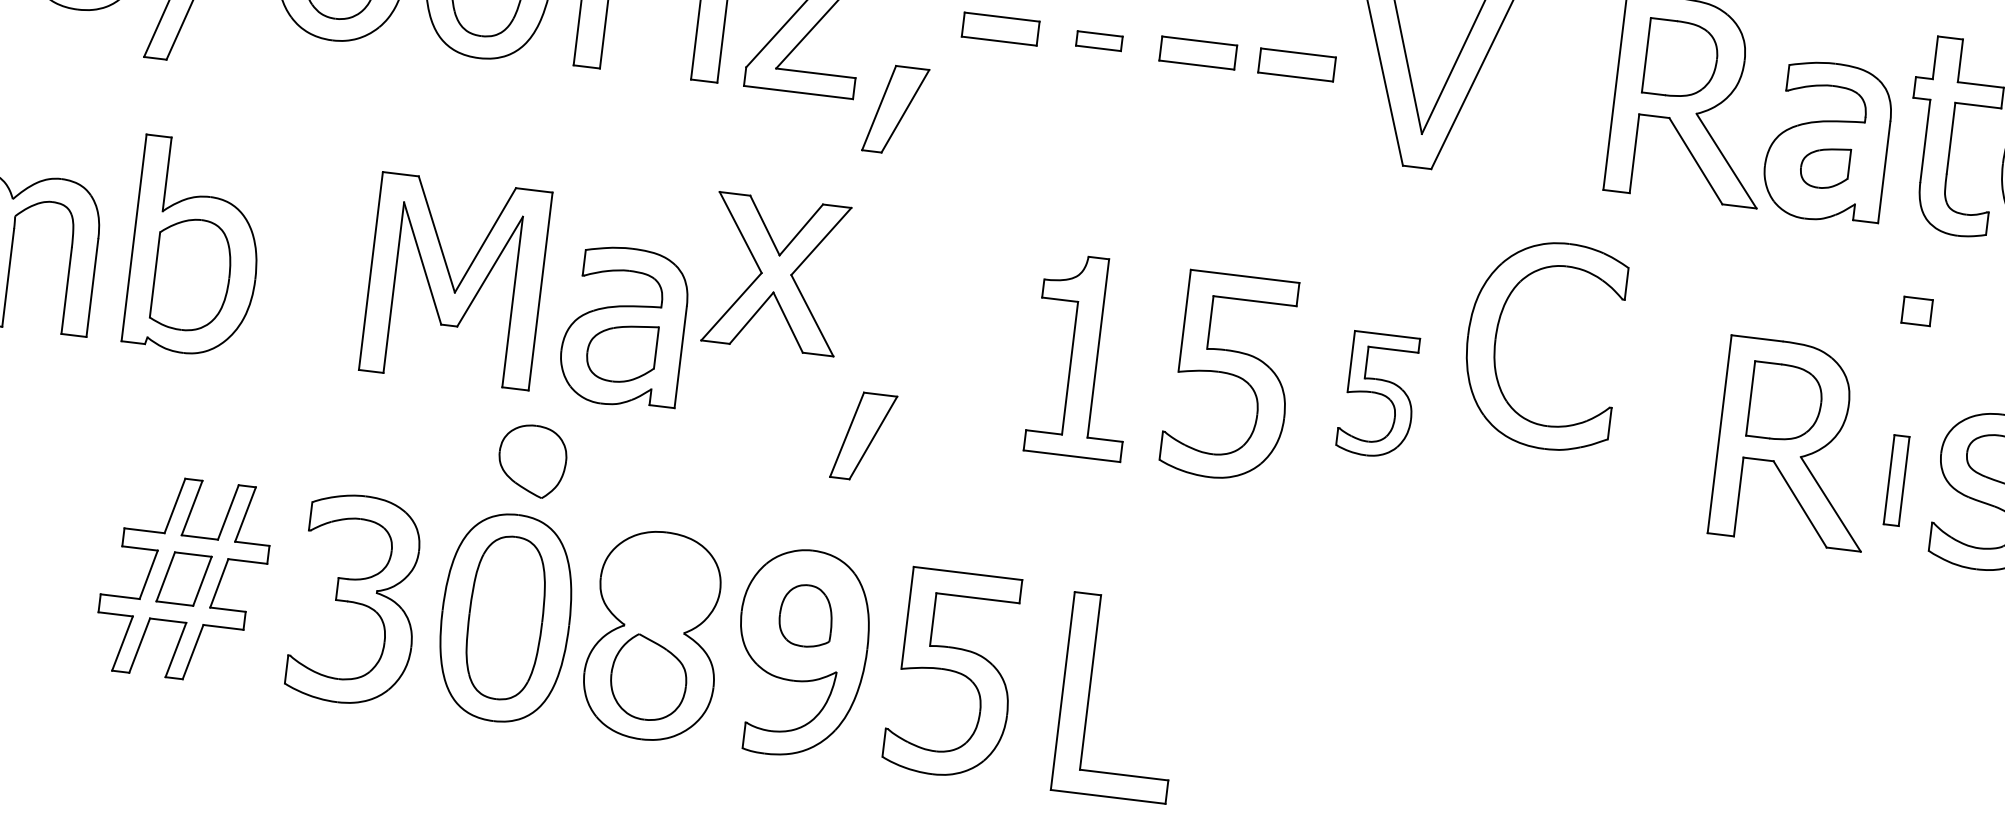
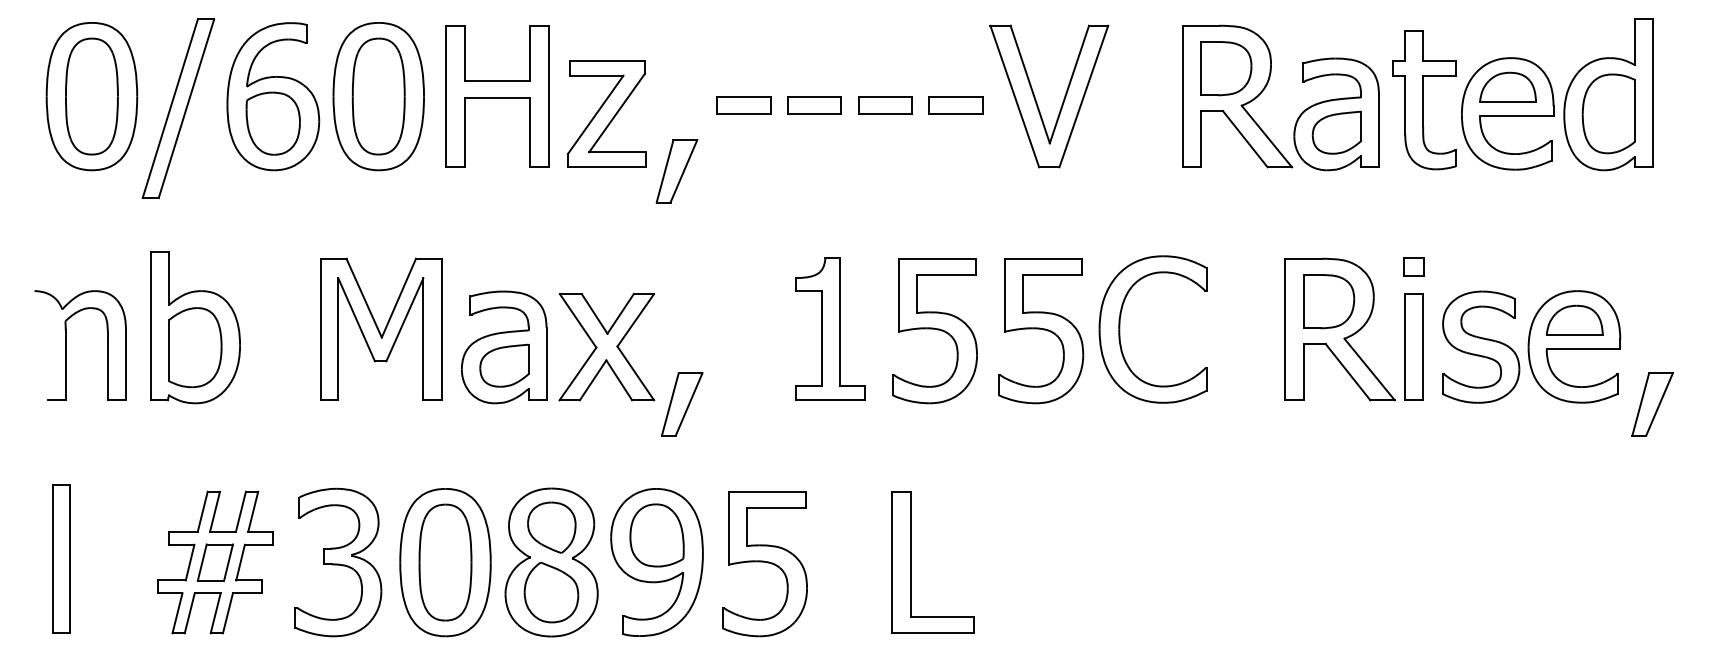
part: (1099, 41) -> (814, 105), size x1.67
part: (1824, 167) -> (1336, 132), size x1.43
part: (775, 274) -> (606, 347), moved
part: (1916, 310) -> (1413, 266), moved
part: (1497, 339) -> (1120, 329), moved
part: (1378, 395) -> (1041, 331), size x1.67
part: (531, 460) -> (551, 527), moved
part: (1896, 479) -> (1413, 346), size x1.67
part: (805, 615) -> (656, 535), size x1.43
part: (1089, 694) -> (911, 562), moved

